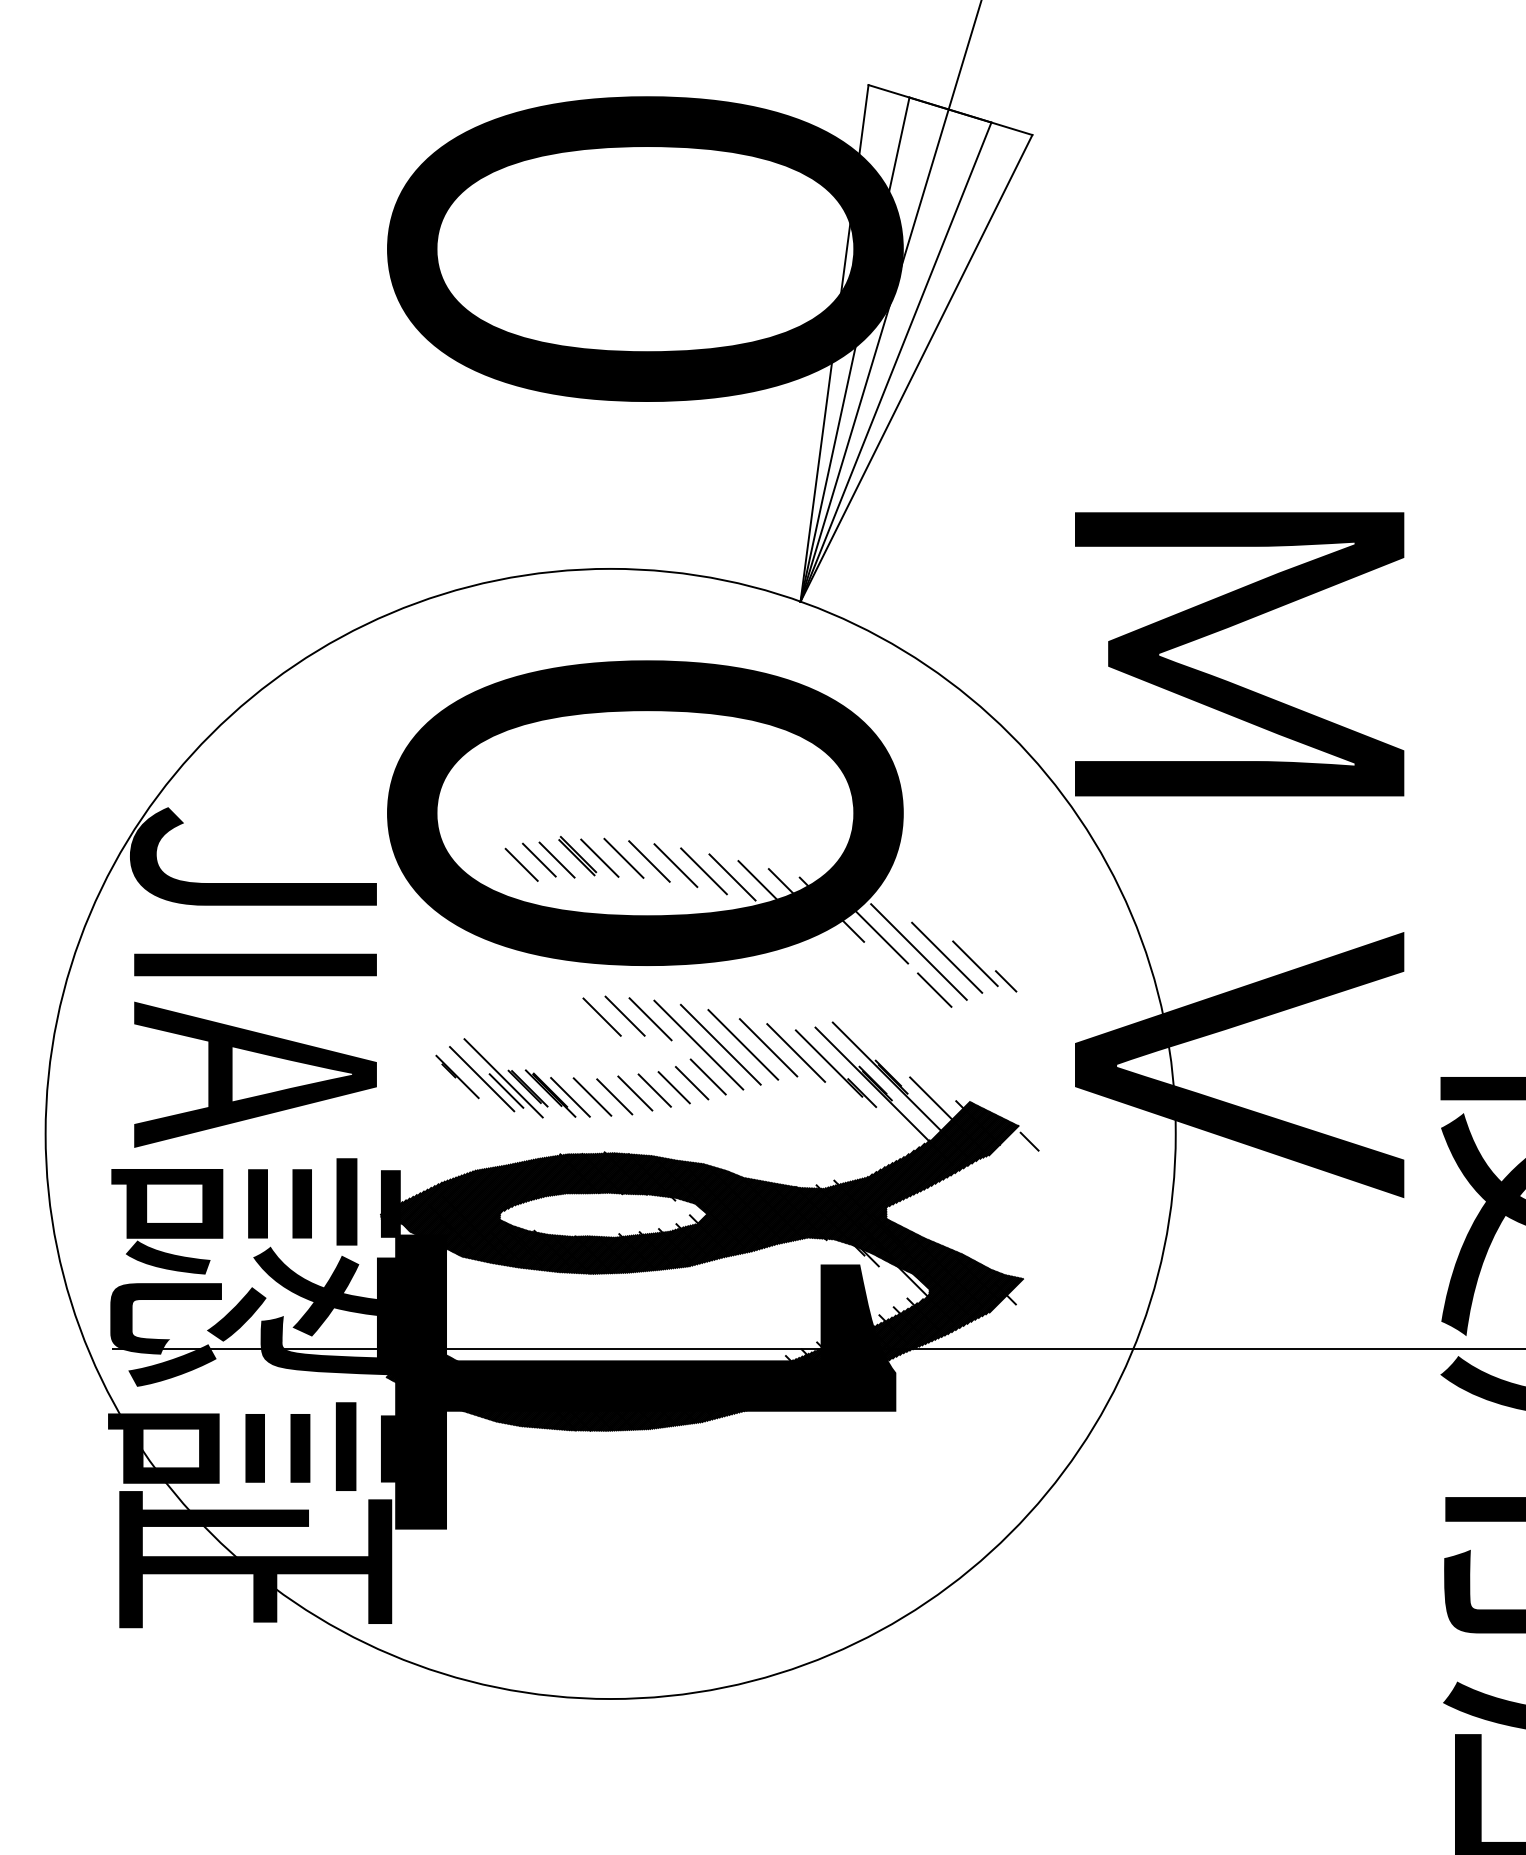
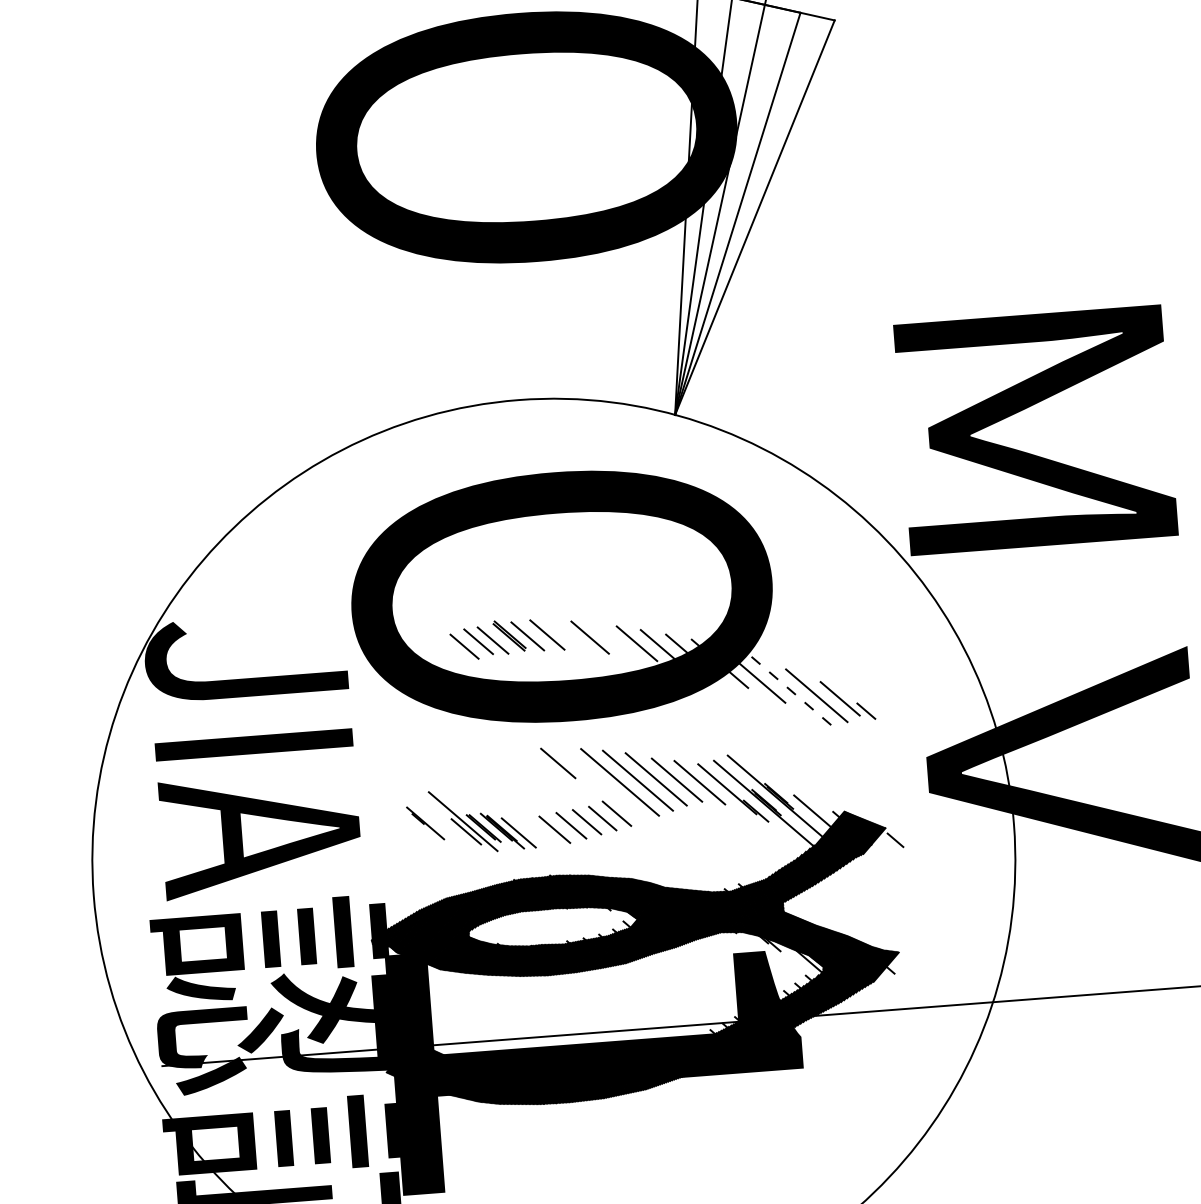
line: (649, 861) -> (568, 635), removed
line: (703, 871) -> (613, 640), removed
line: (918, 952) -> (793, 693), solid -> dashed
line: (934, 989) -> (808, 722), removed
line: (601, 1016) -> (539, 765), removed
line: (650, 1019) -> (579, 764), removed
line: (707, 1076) -> (629, 807), removed
line: (482, 1079) -> (446, 823), removed
line: (592, 1096) -> (536, 830), removed

